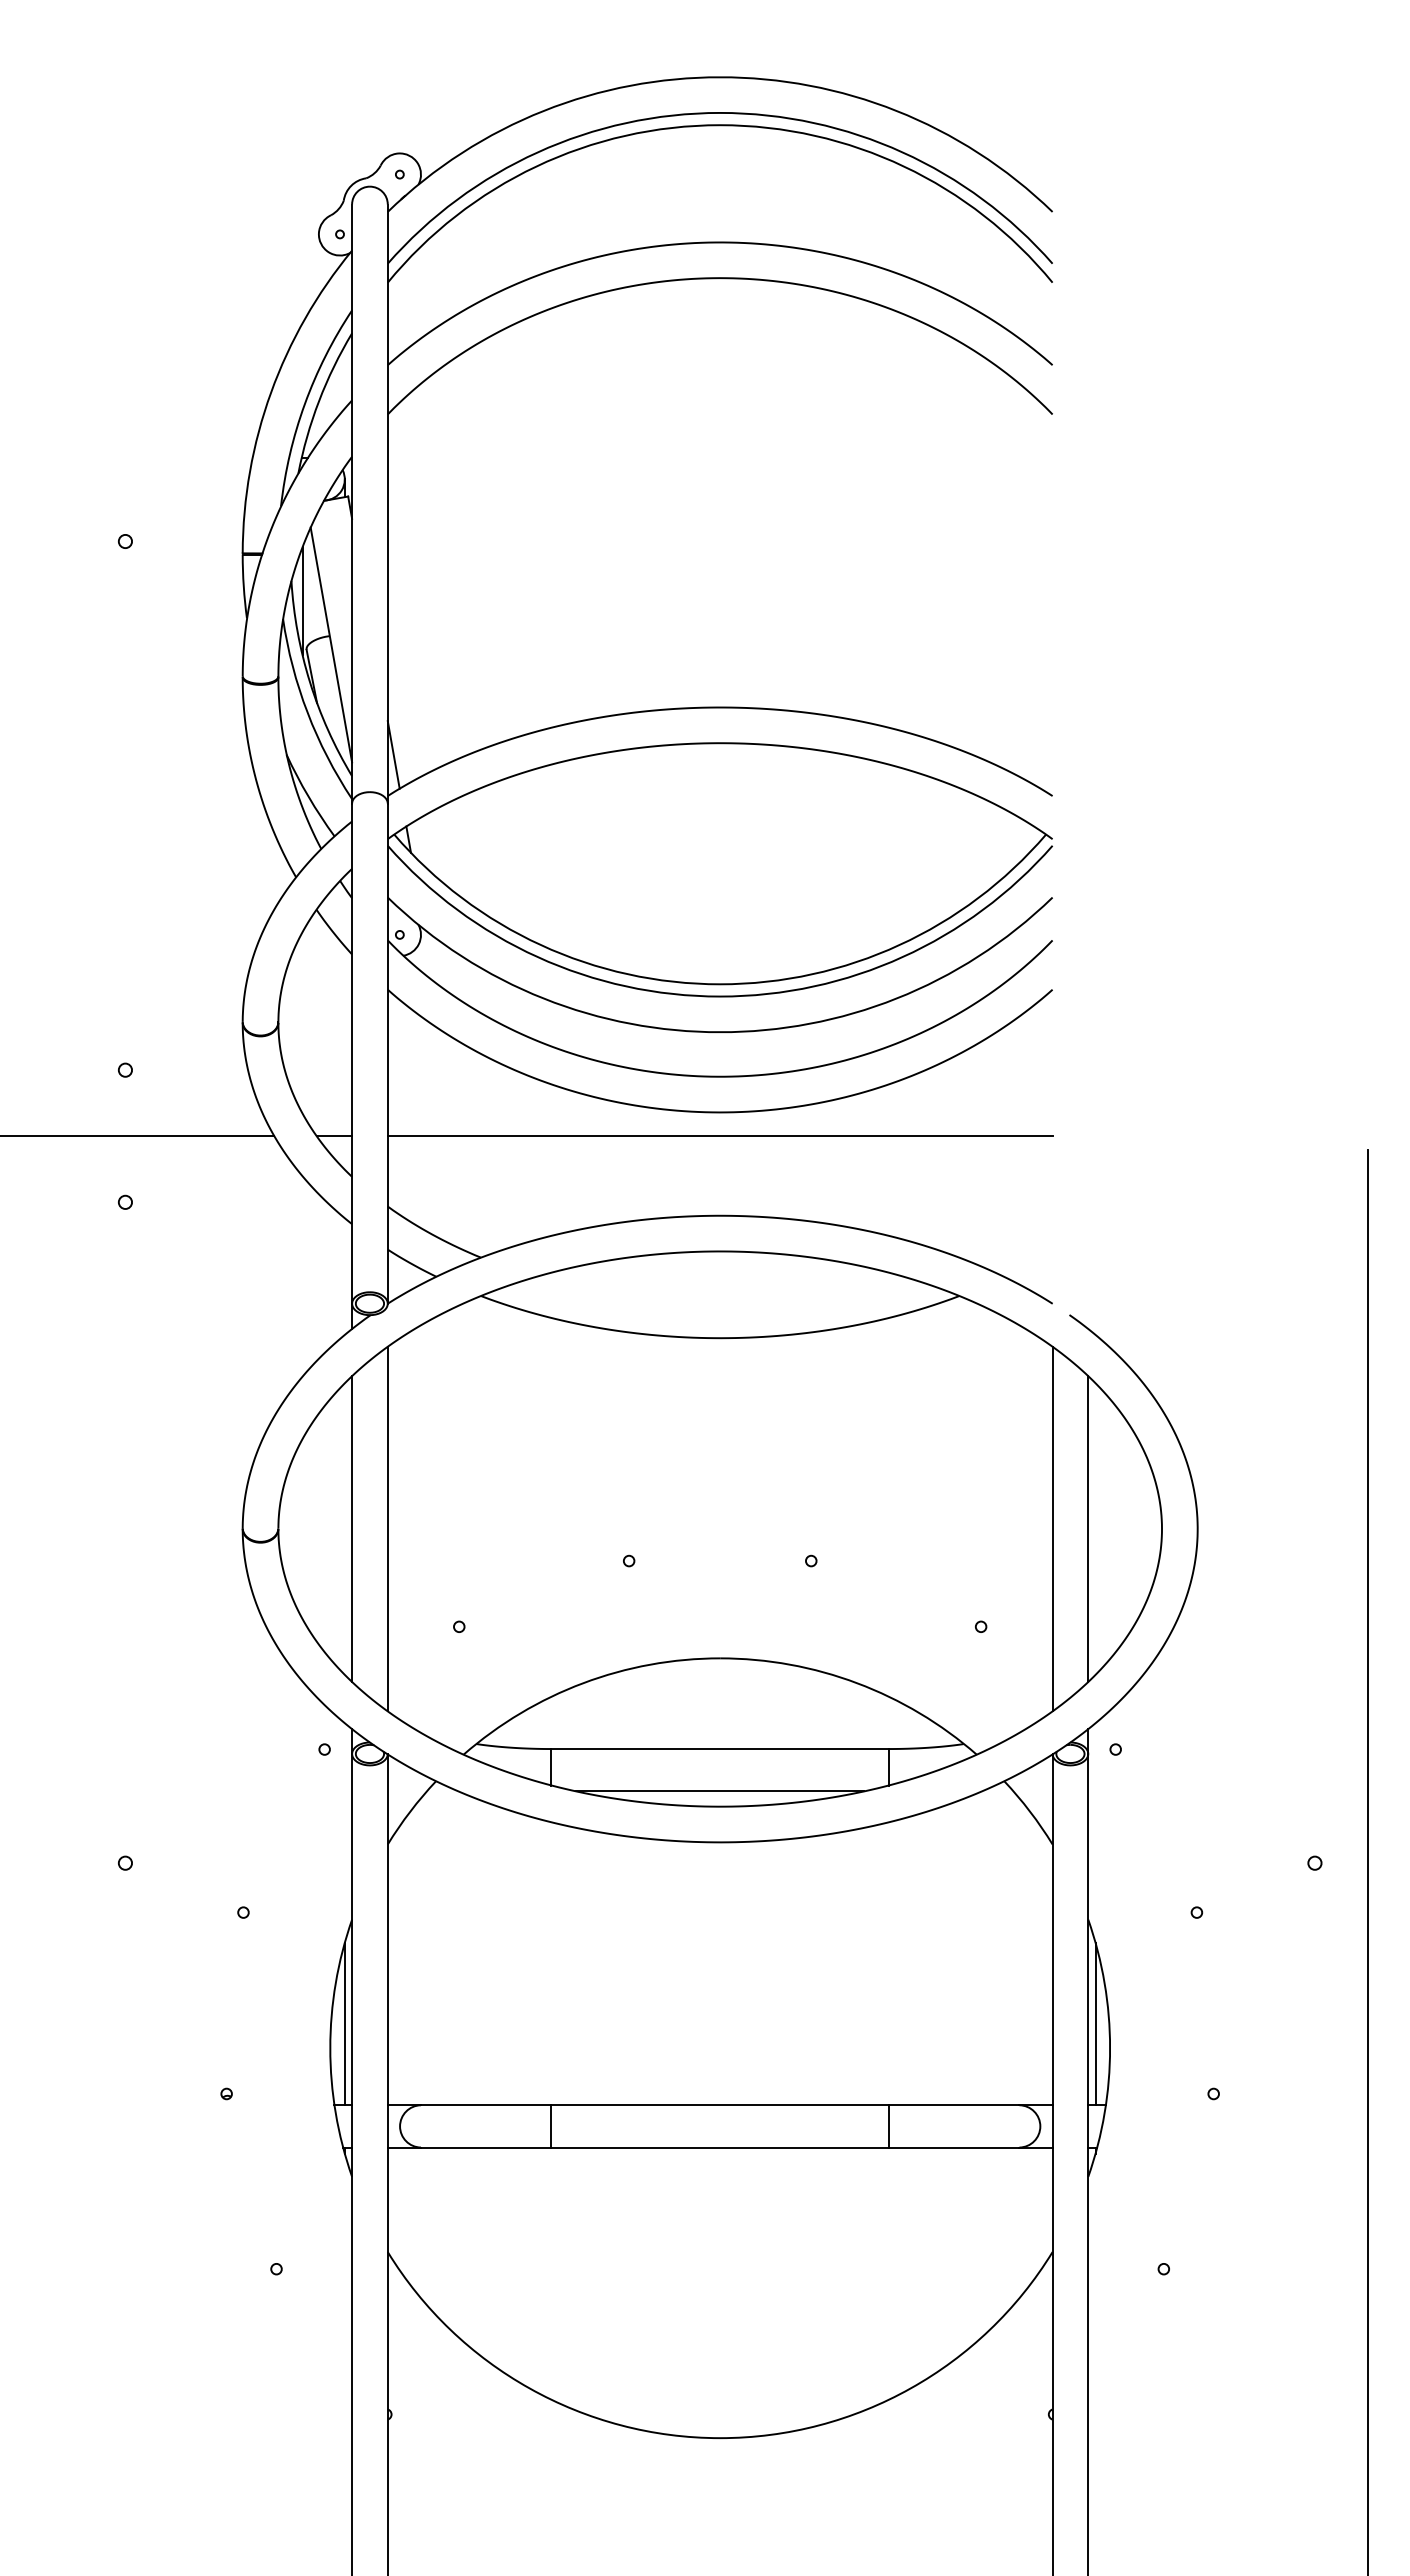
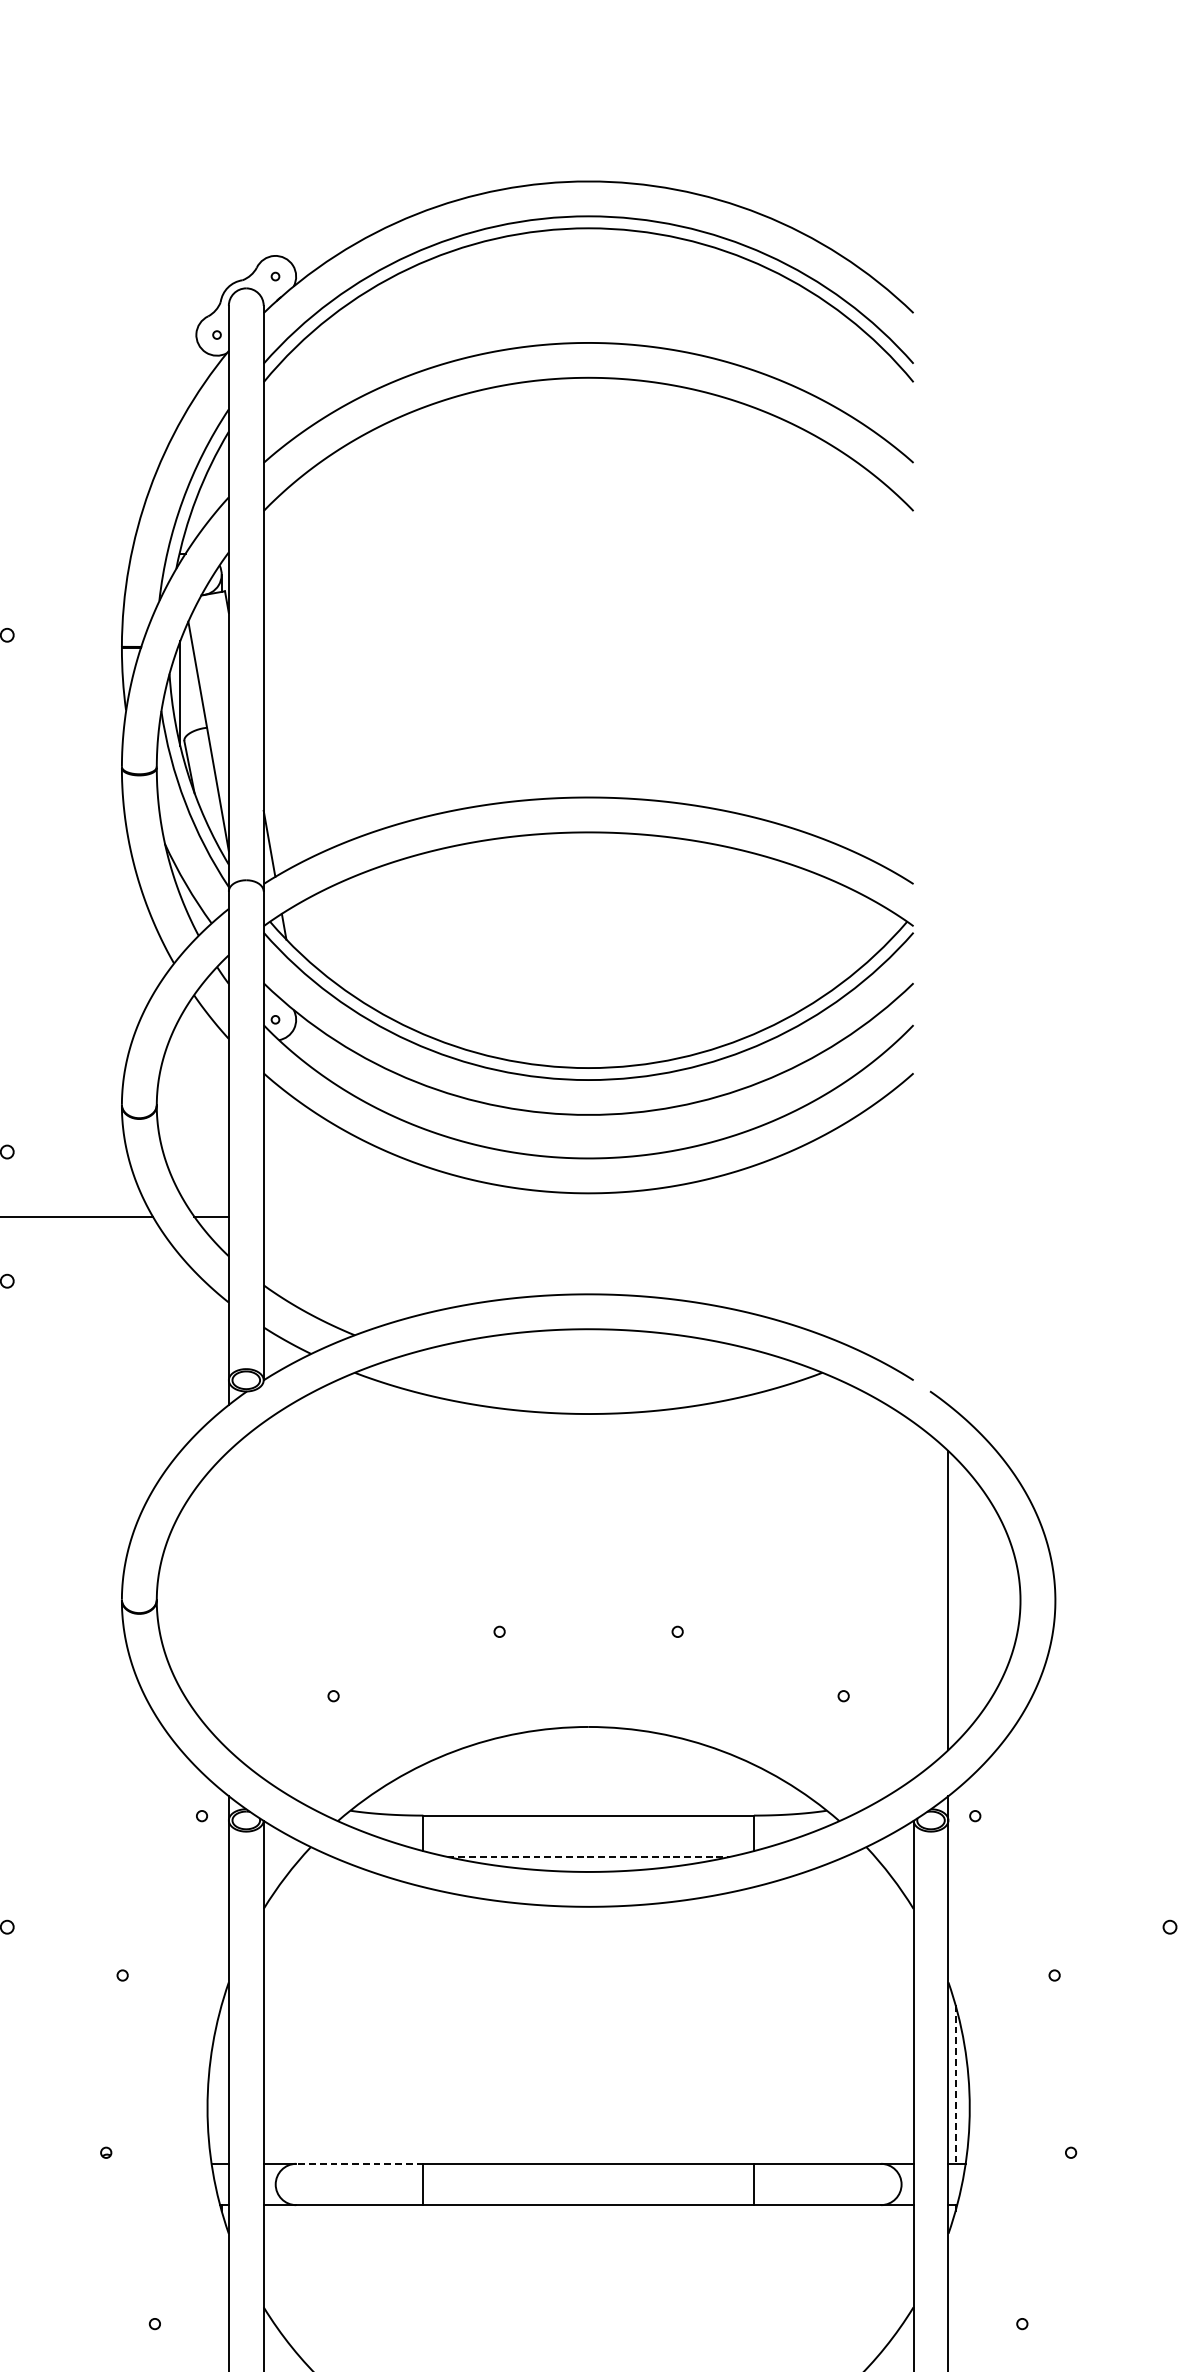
line: (719, 1136) -> (587, 1216), removed
line: (352, 1528) -> (229, 1600), removed
line: (387, 1528) -> (263, 1600), removed
line: (1052, 1528) -> (913, 1600), removed
line: (720, 1791) -> (588, 1857), solid -> dashed
line: (344, 2023) -> (221, 2083), removed
line: (1095, 2024) -> (955, 2084), solid -> dashed
line: (485, 2105) -> (359, 2164), solid -> dashed

